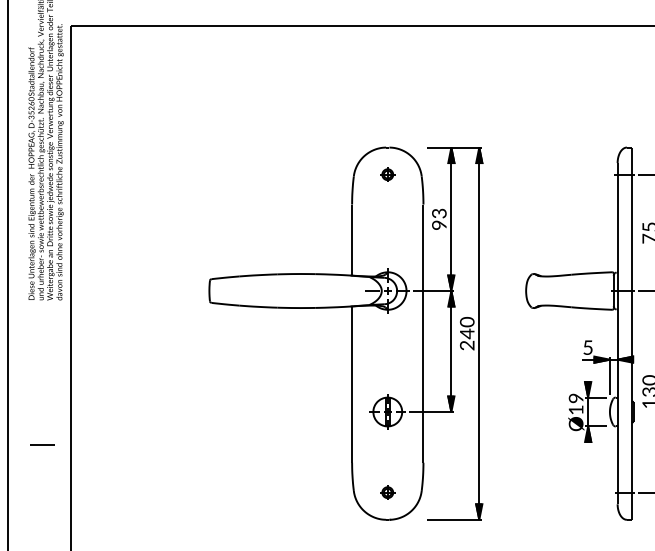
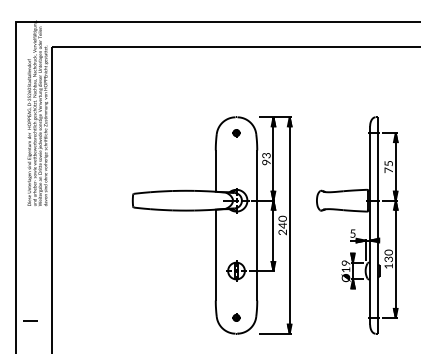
line: (41, 443) -> (30, 320), moved

